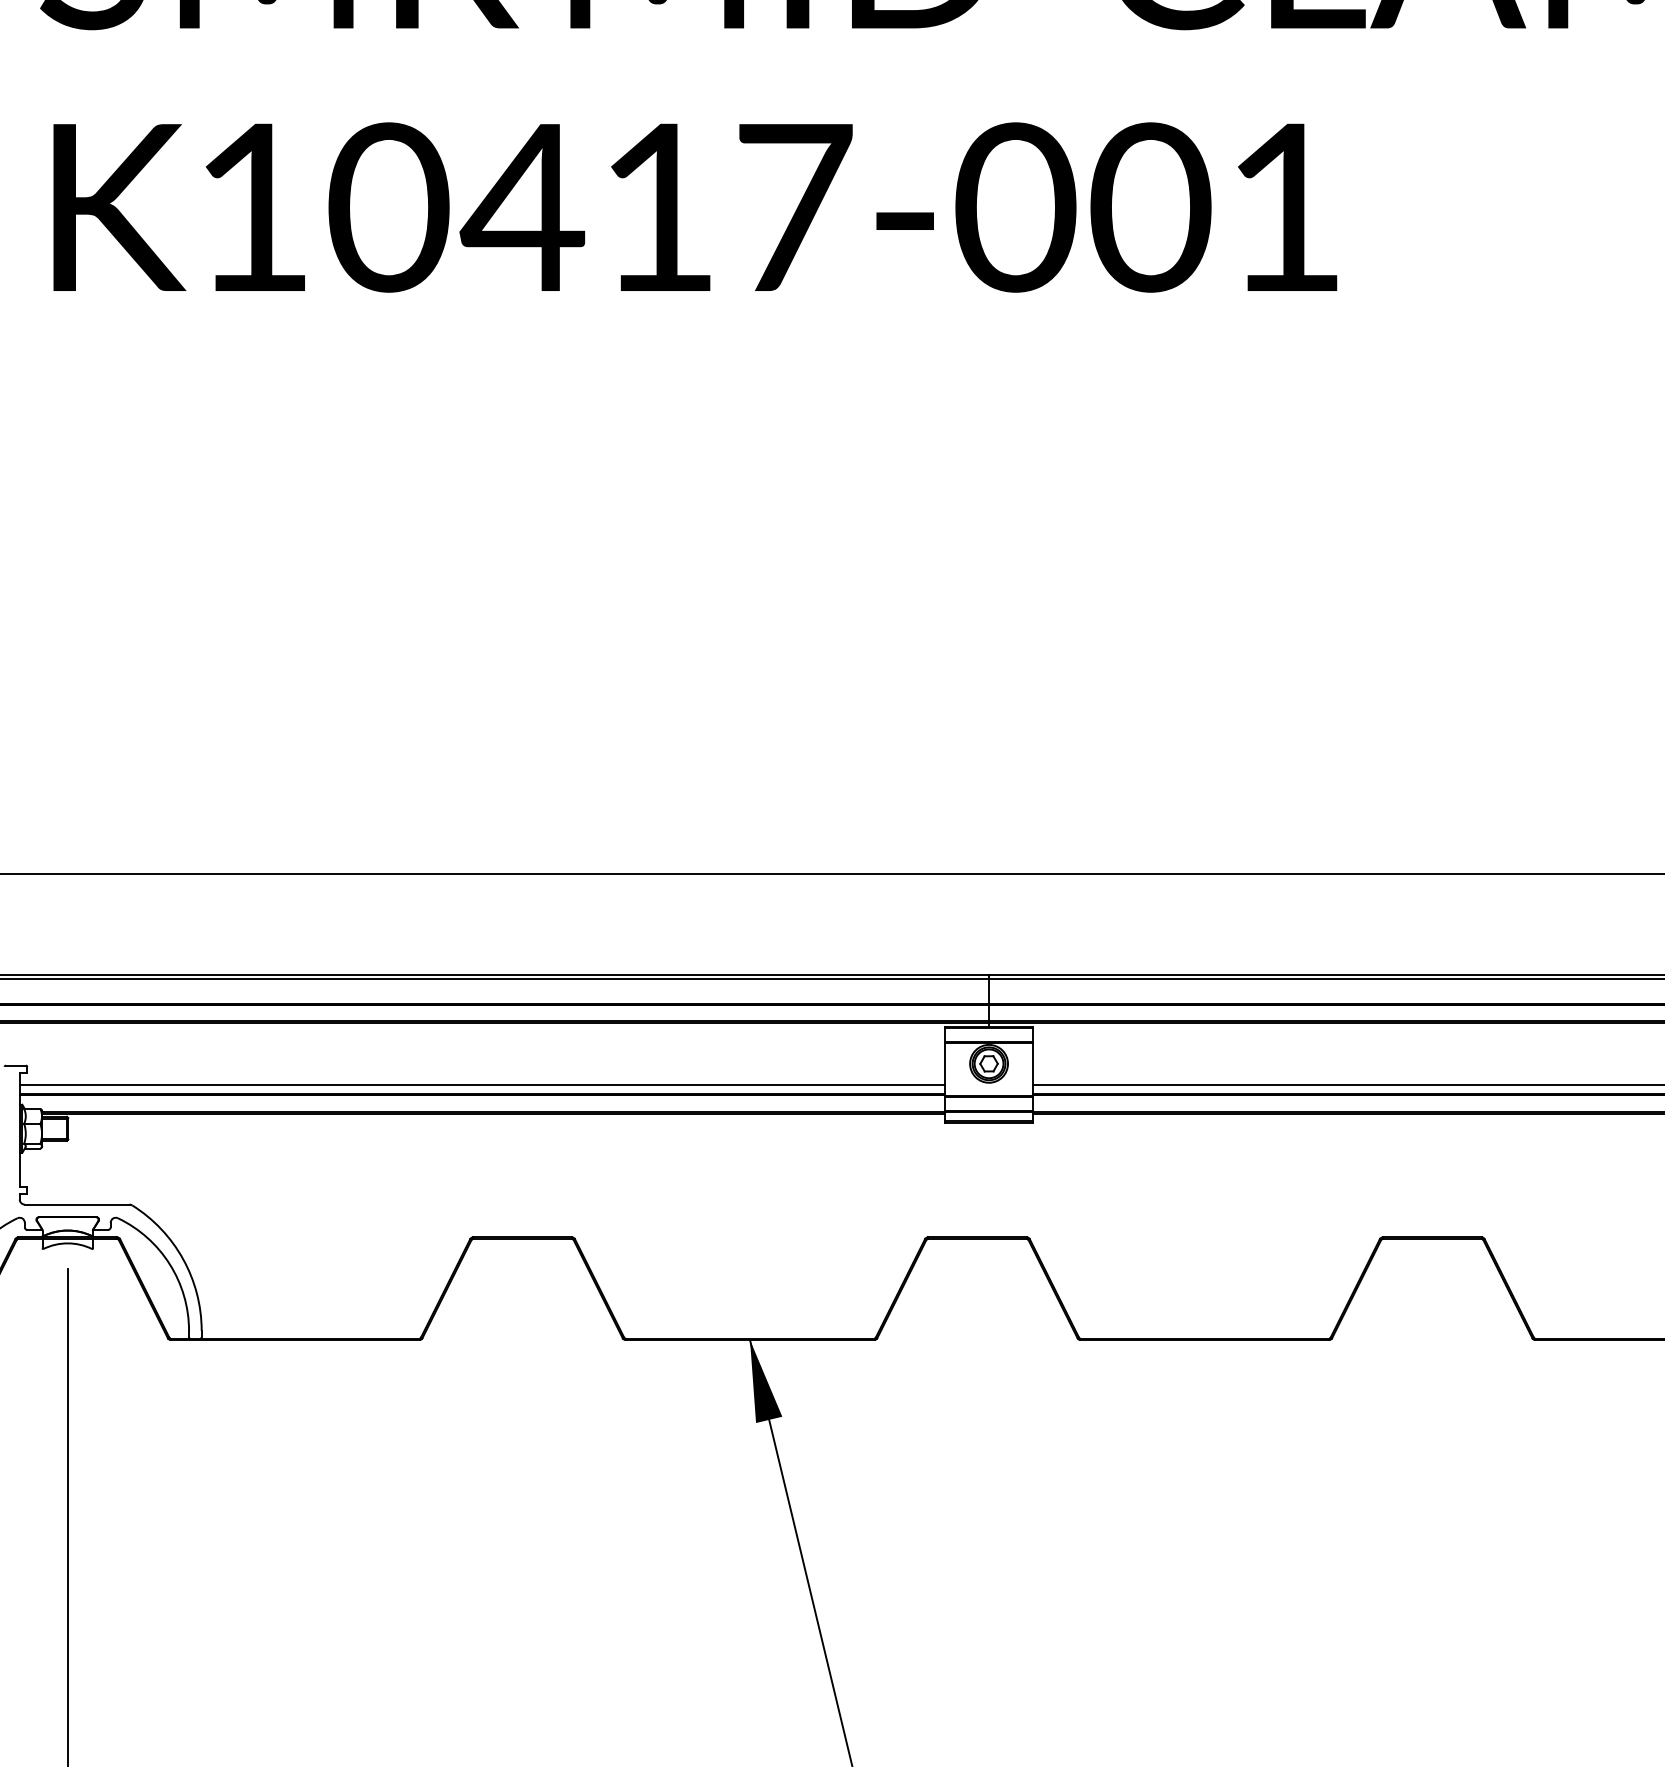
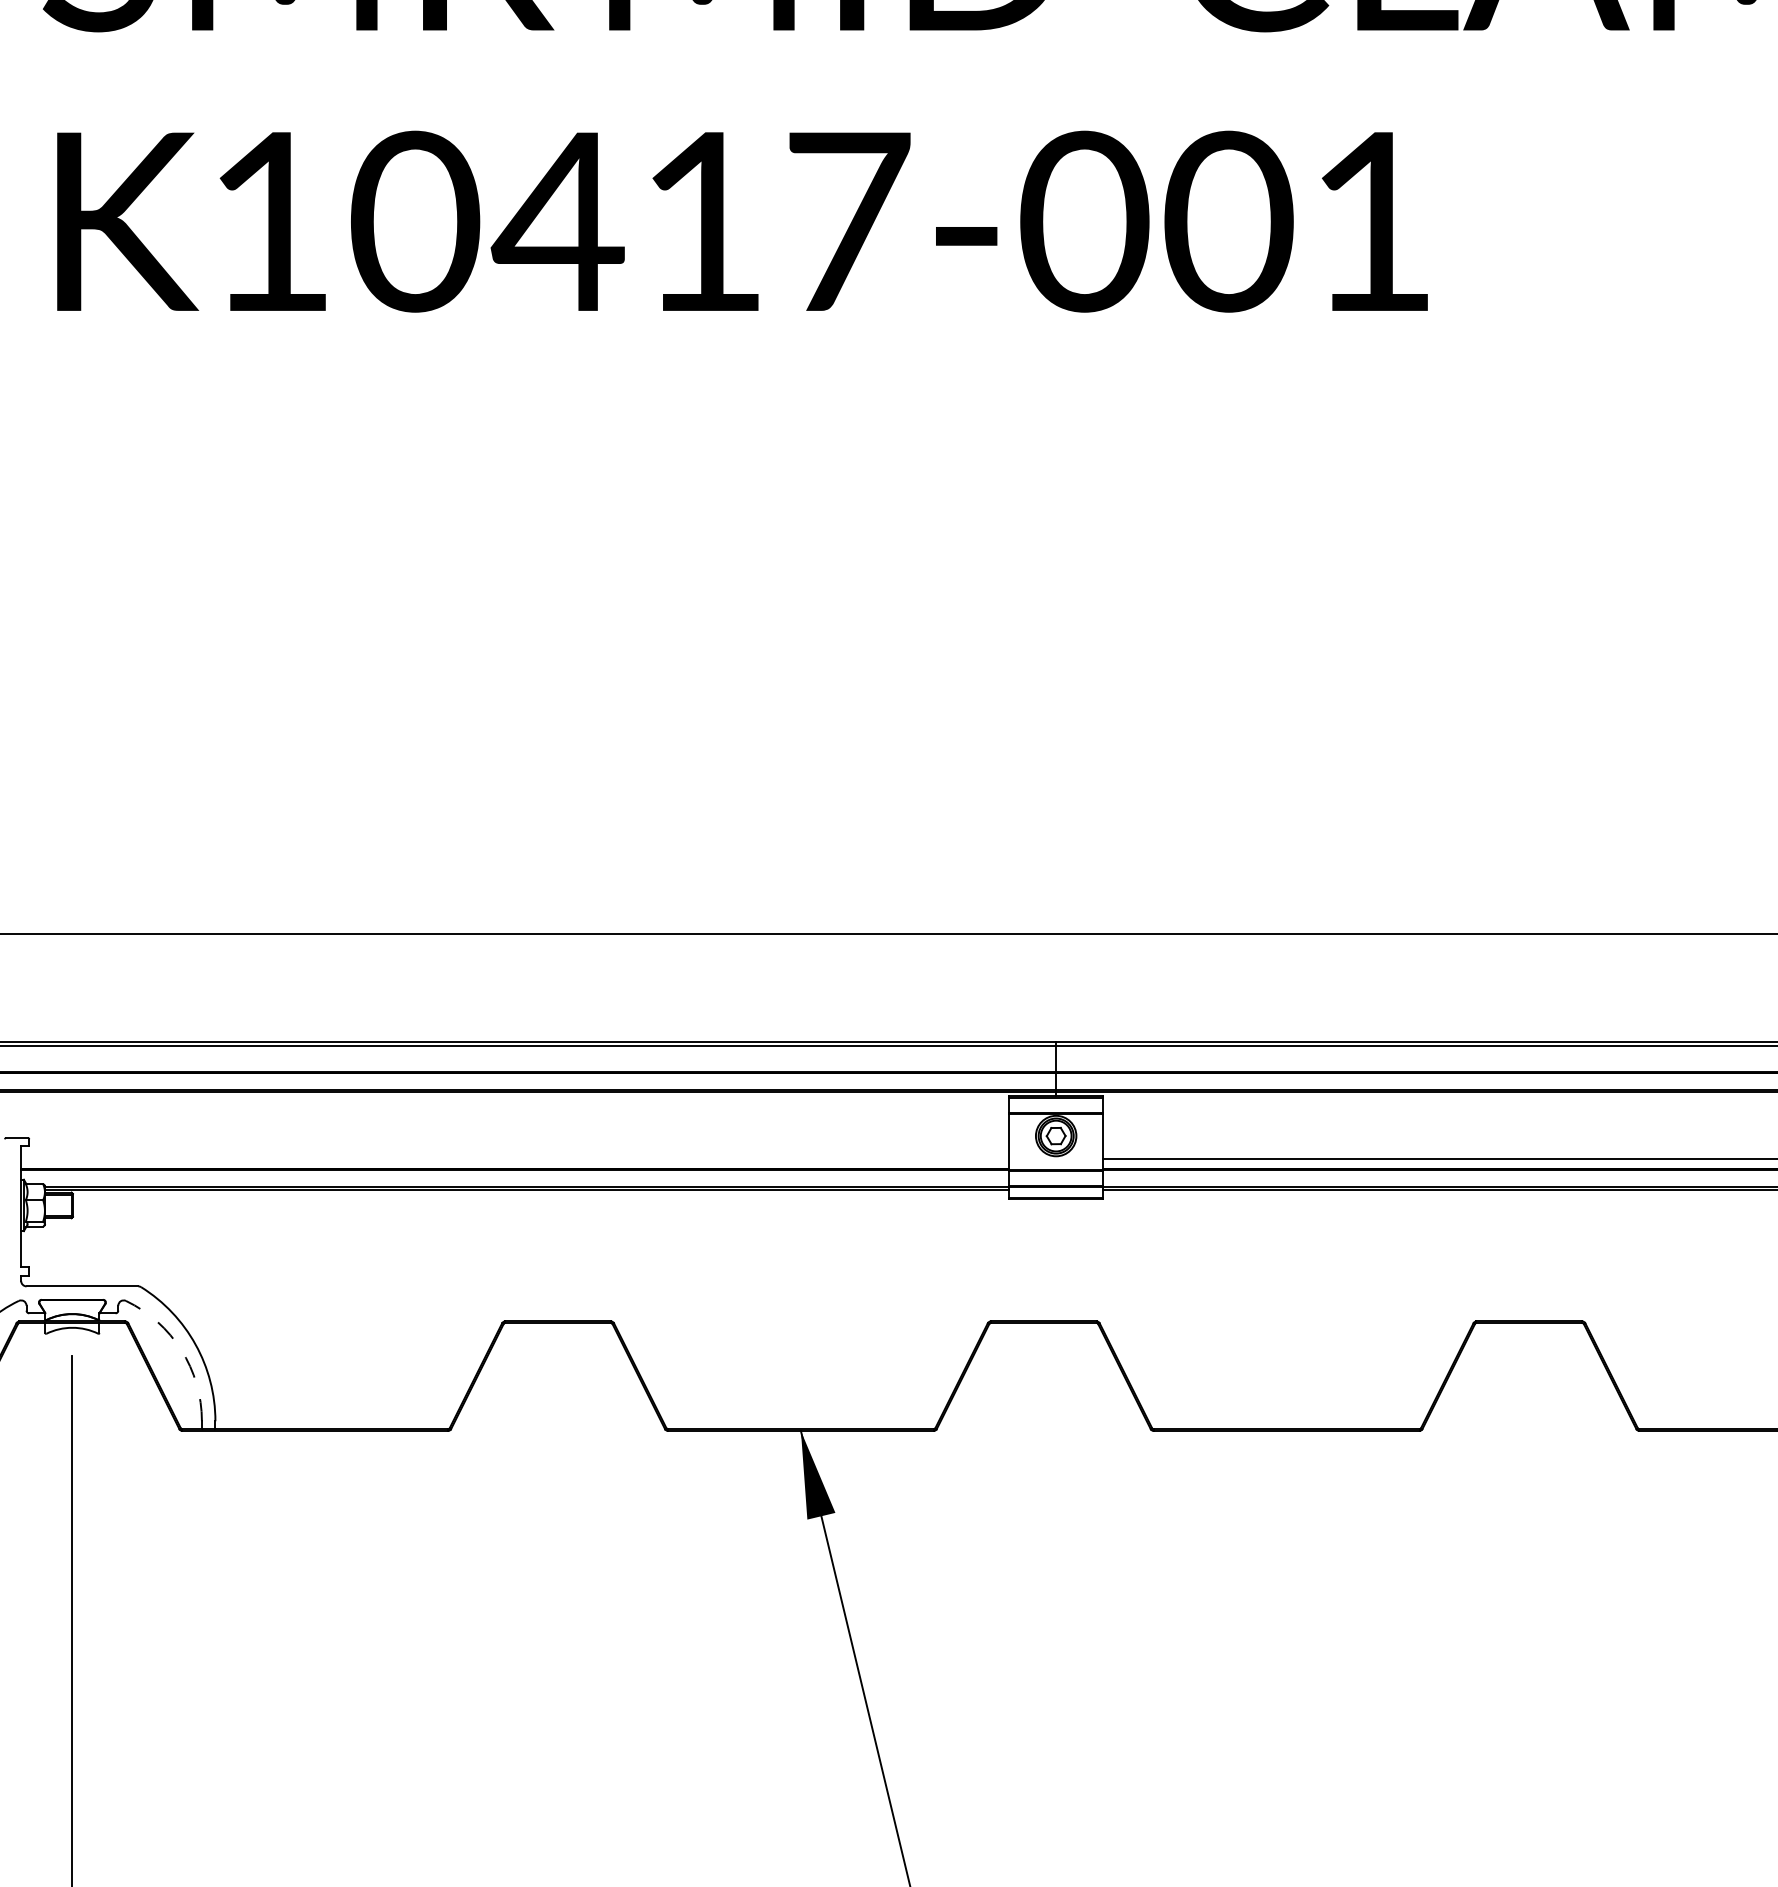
line: (481, 1085) -> (514, 1159), removed
arc: (169, 1264) -> (181, 1350), solid -> dashed

